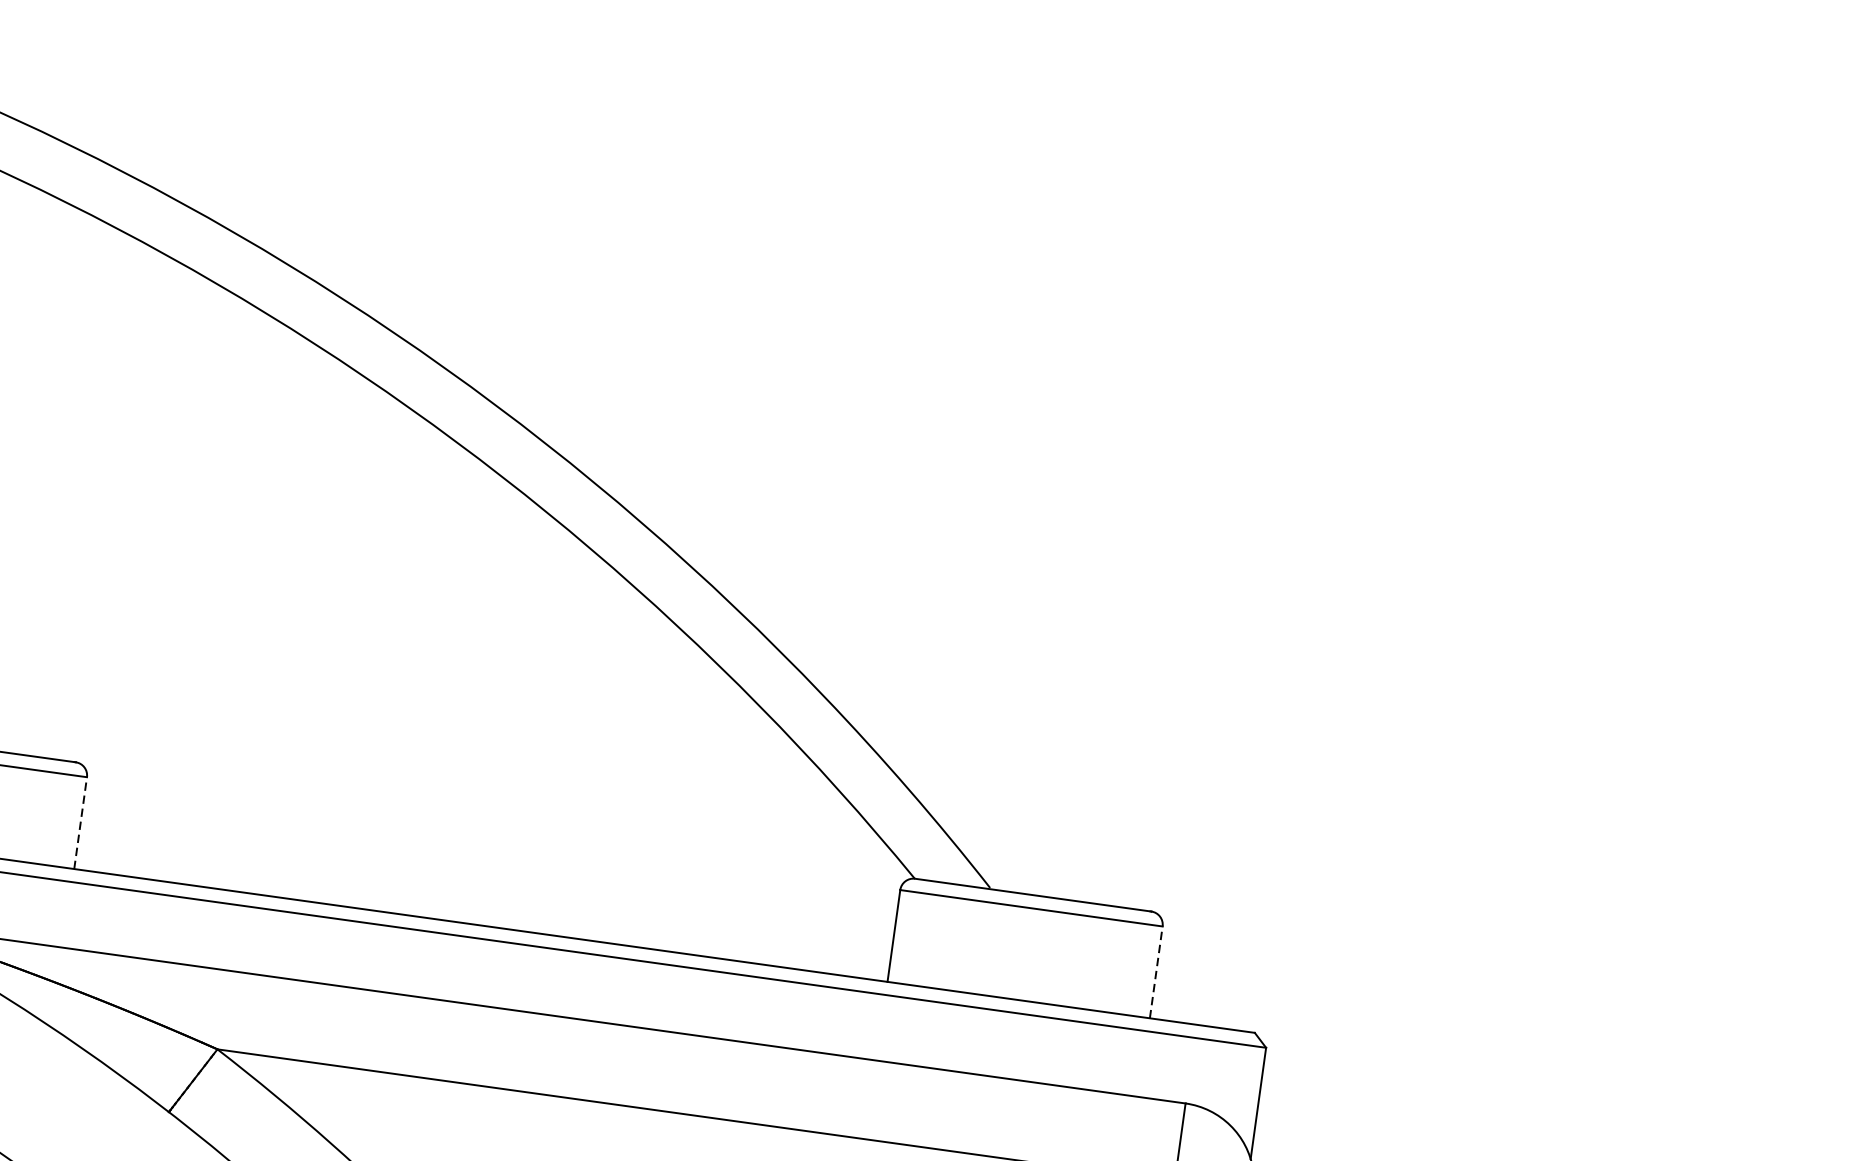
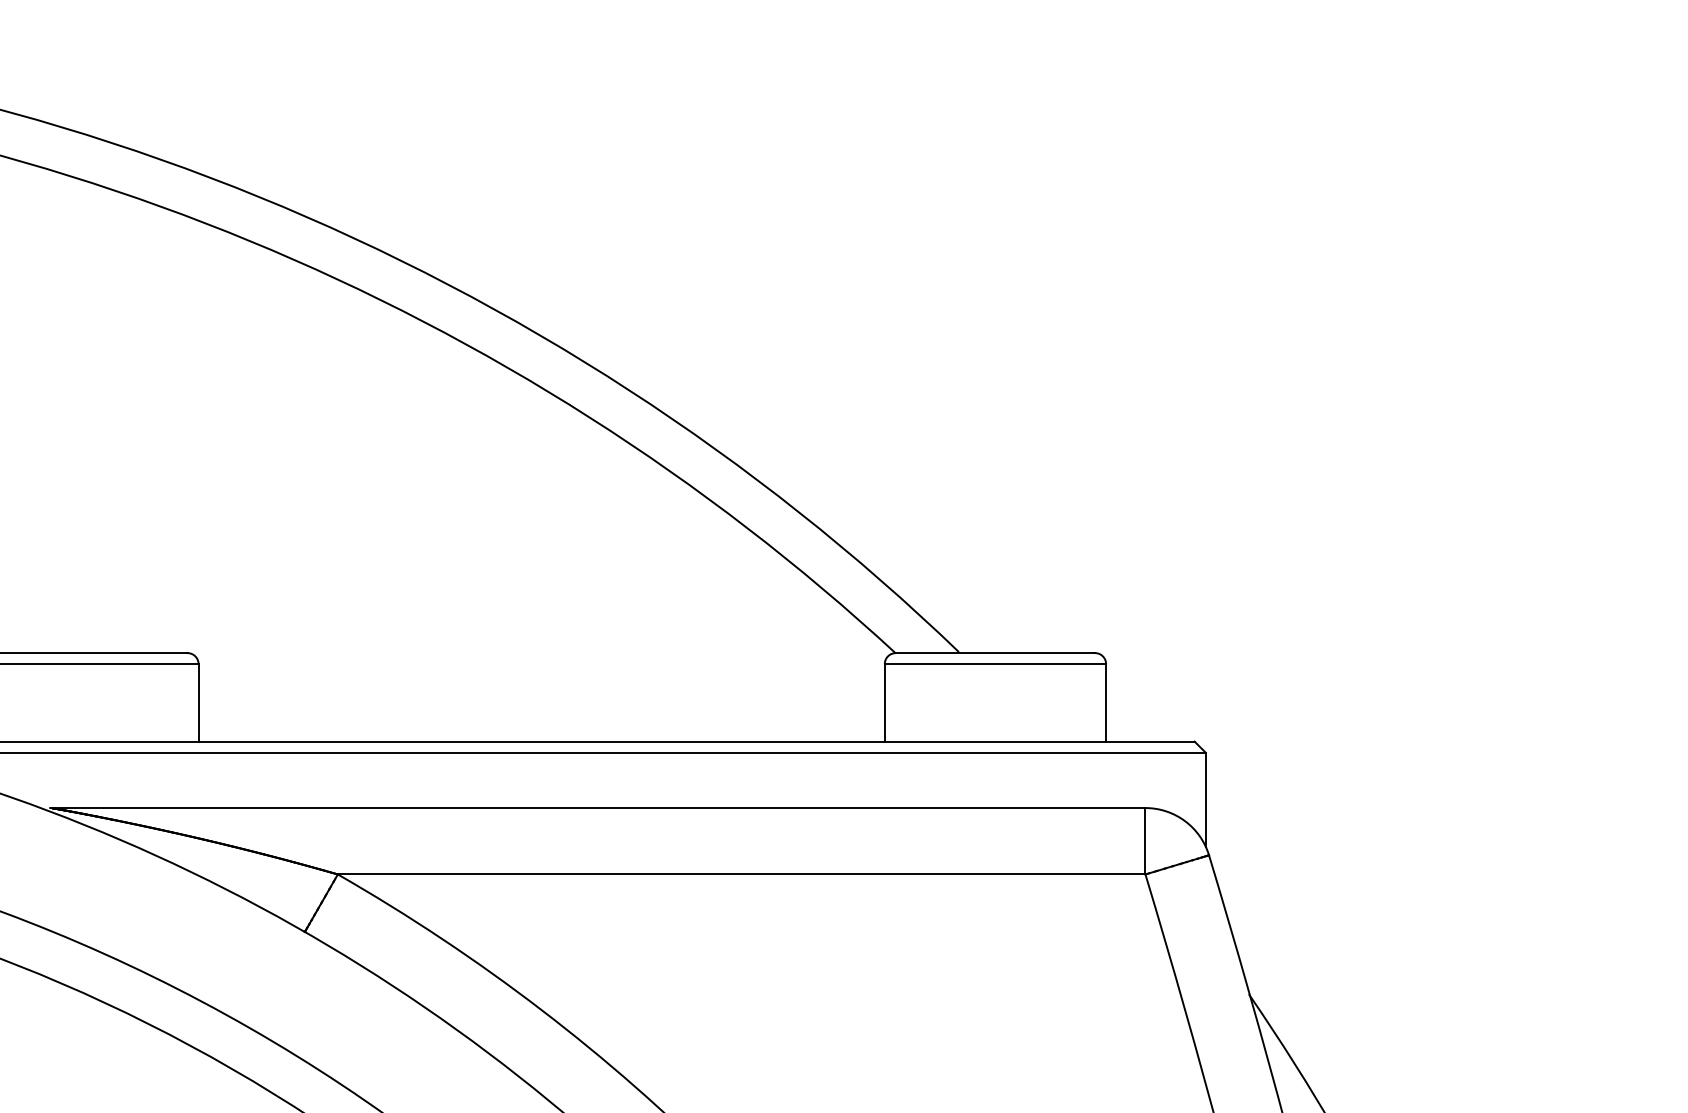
line: (80, 822) -> (198, 702), dashed -> solid
line: (1156, 971) -> (1106, 702), dashed -> solid

